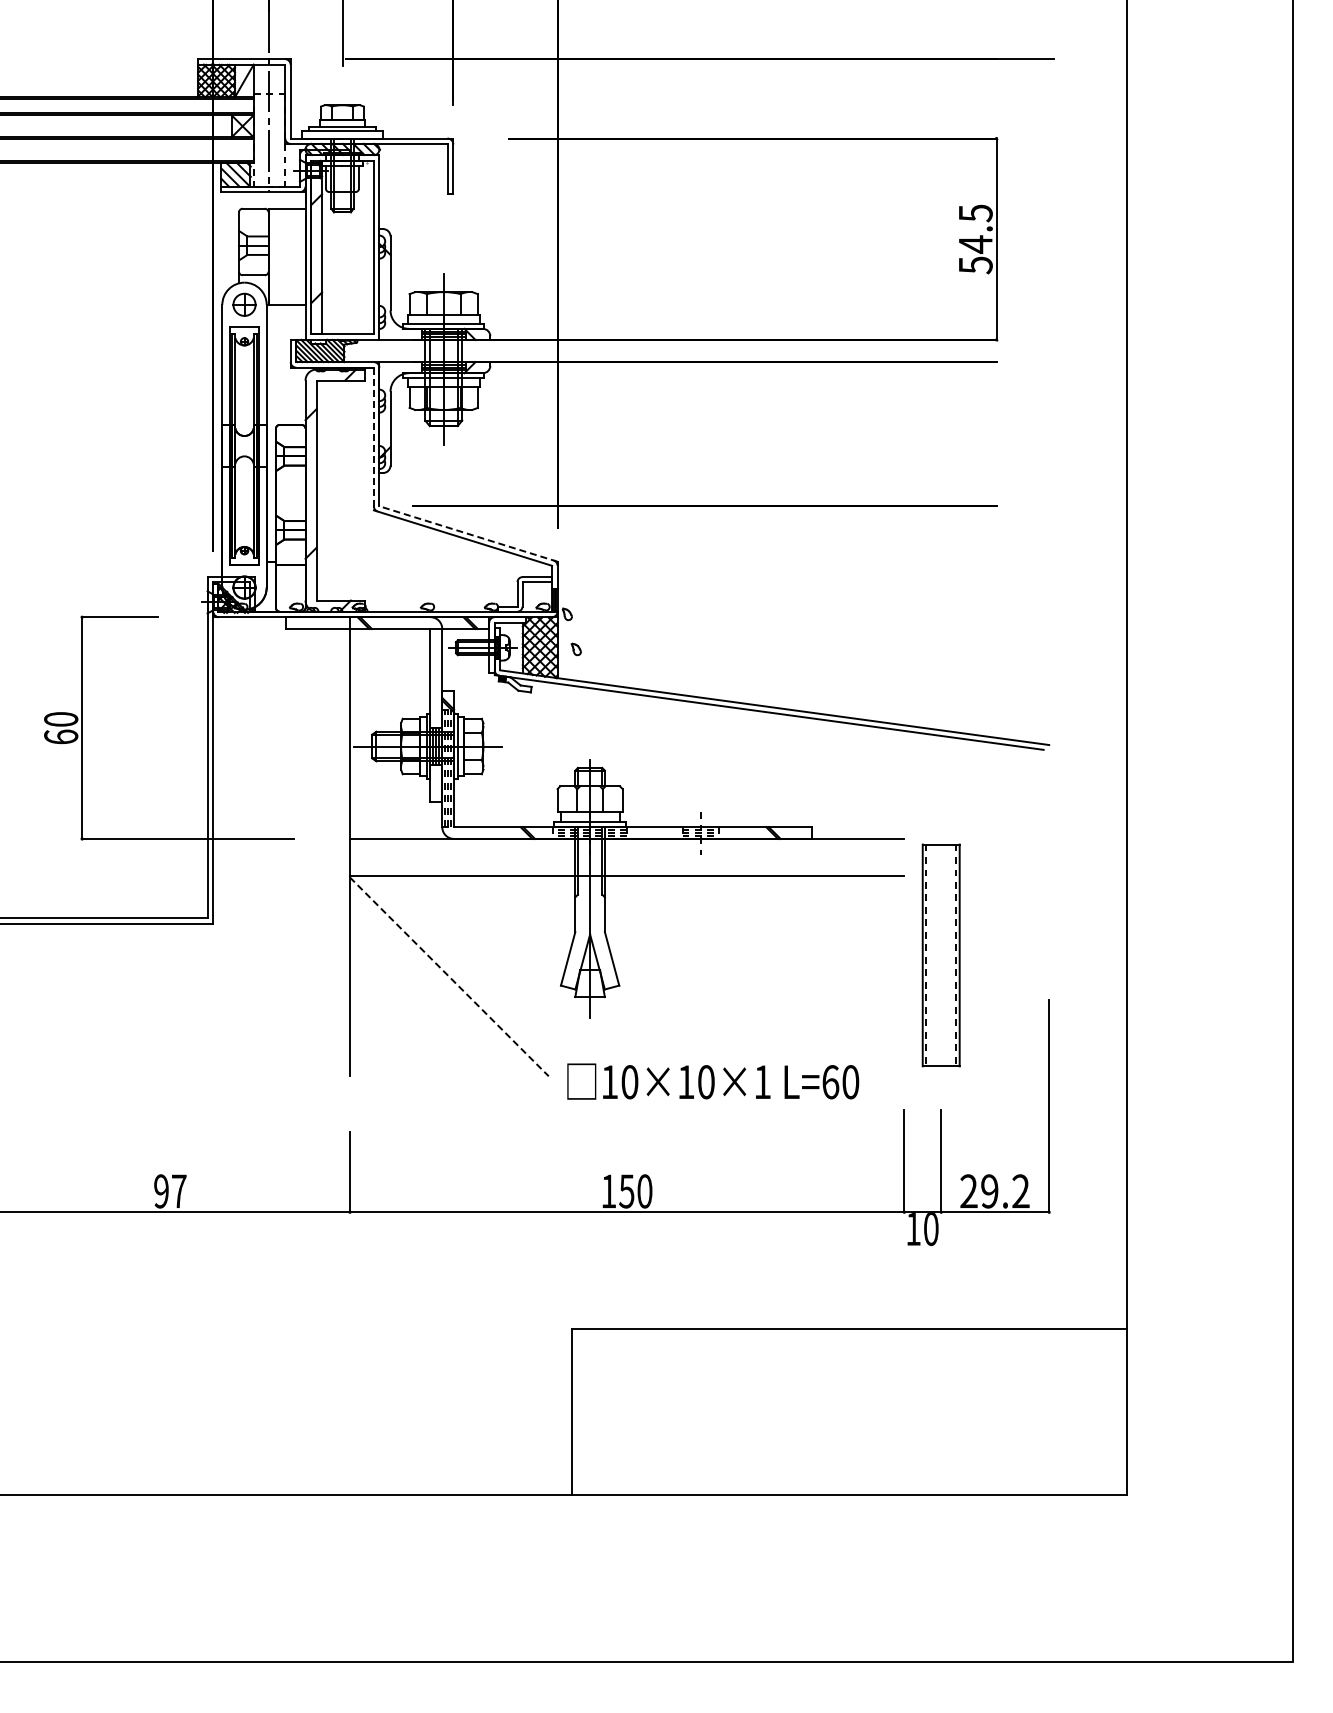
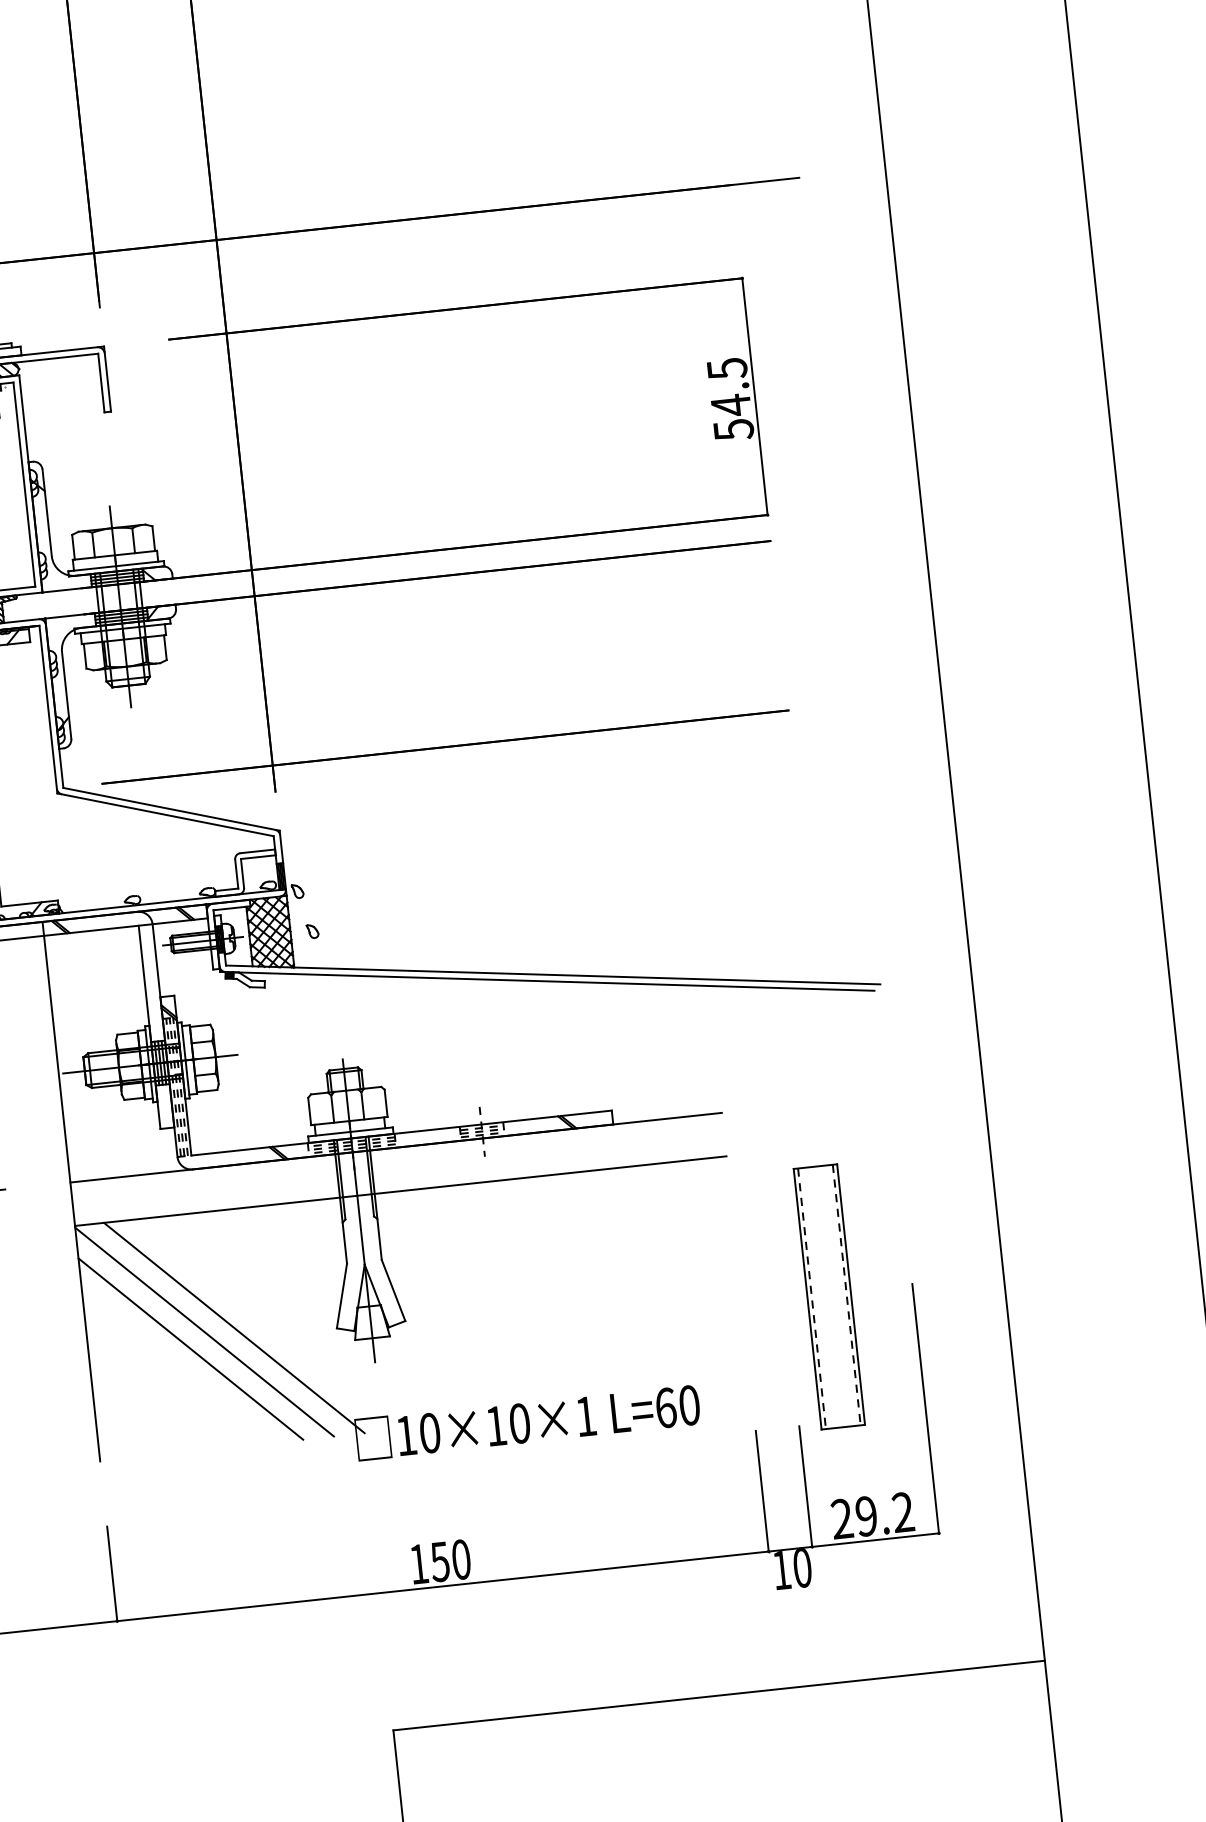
line: (373, 439) -> (48, 710), dashed -> solid
line: (468, 533) -> (171, 808), dashed -> solid
part: (940, 955) -> (828, 1297), moved
line: (474, 975) -> (234, 1327), added
line: (449, 976) -> (204, 1331), dashed -> solid
line: (435, 989) -> (189, 1348), added

